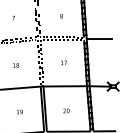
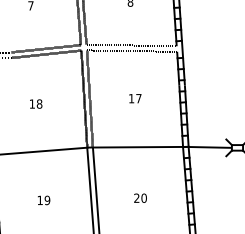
line: (99, 38) -> (208, 48), removed

